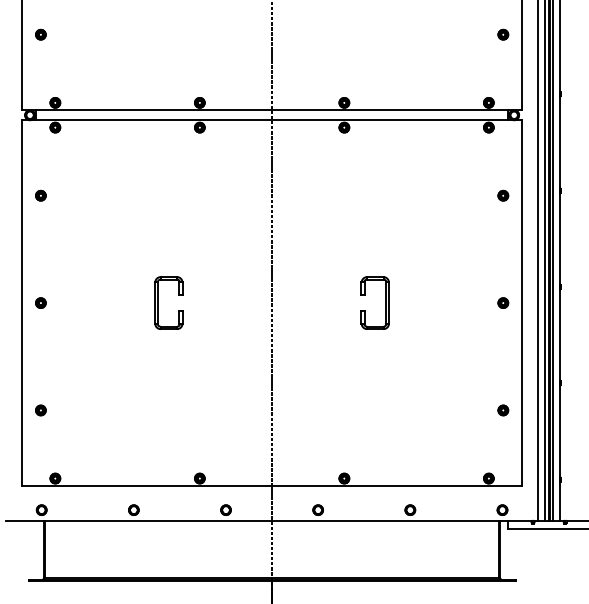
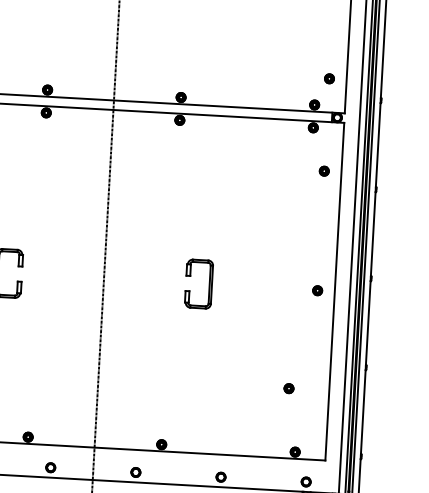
part: (503, 34) -> (329, 78), moved
part: (503, 195) -> (324, 170), moved
part: (503, 410) -> (289, 388), moved

